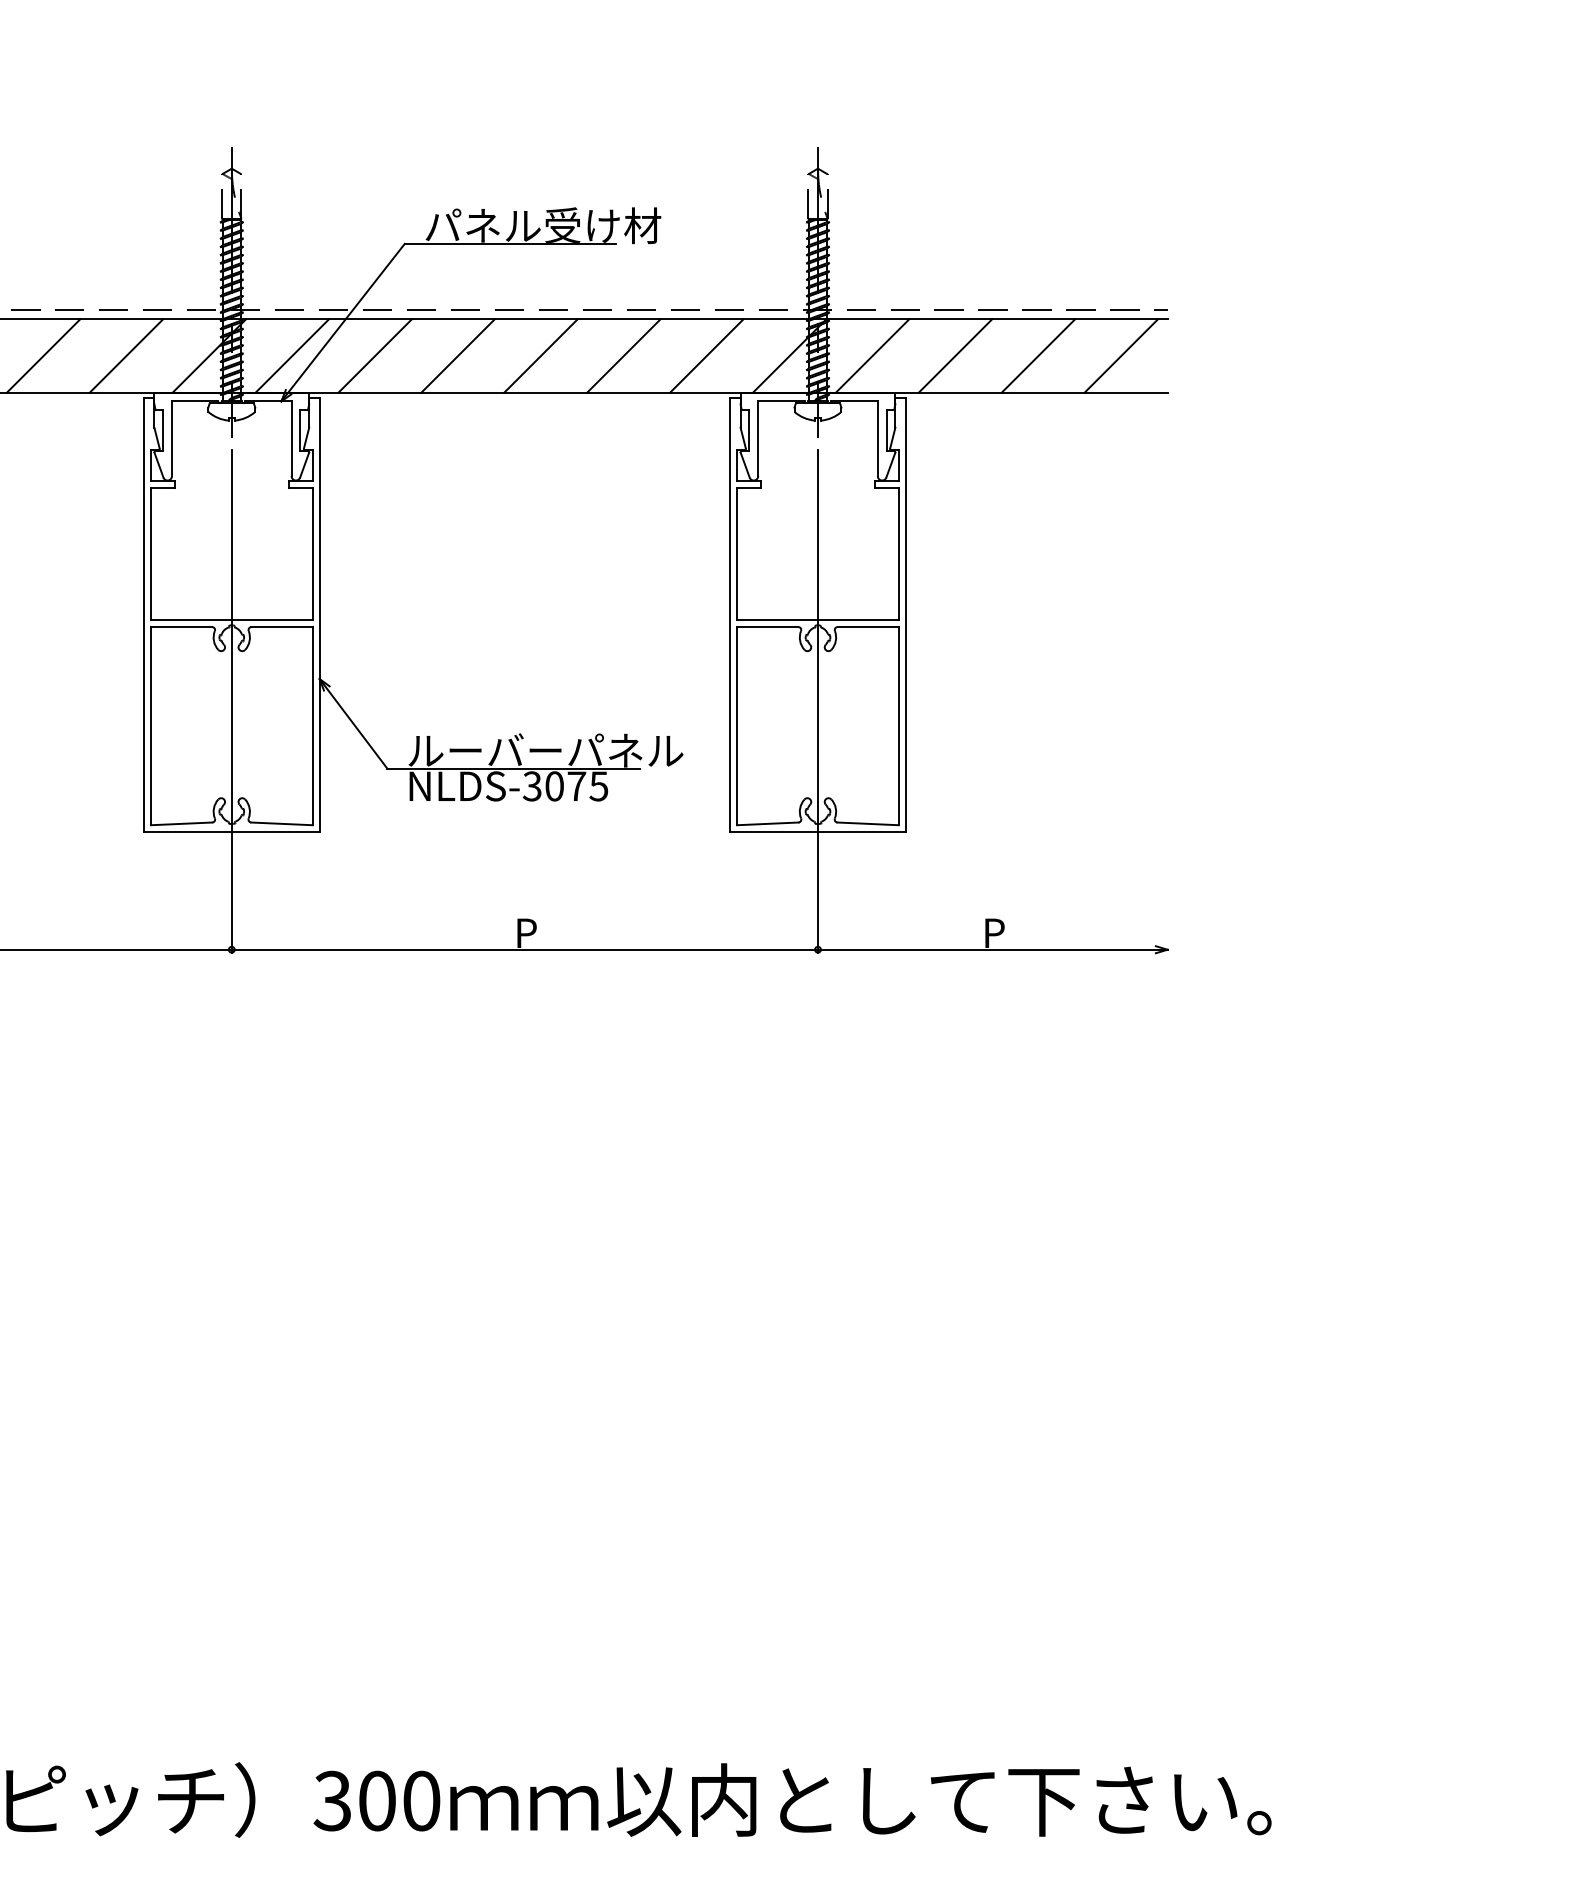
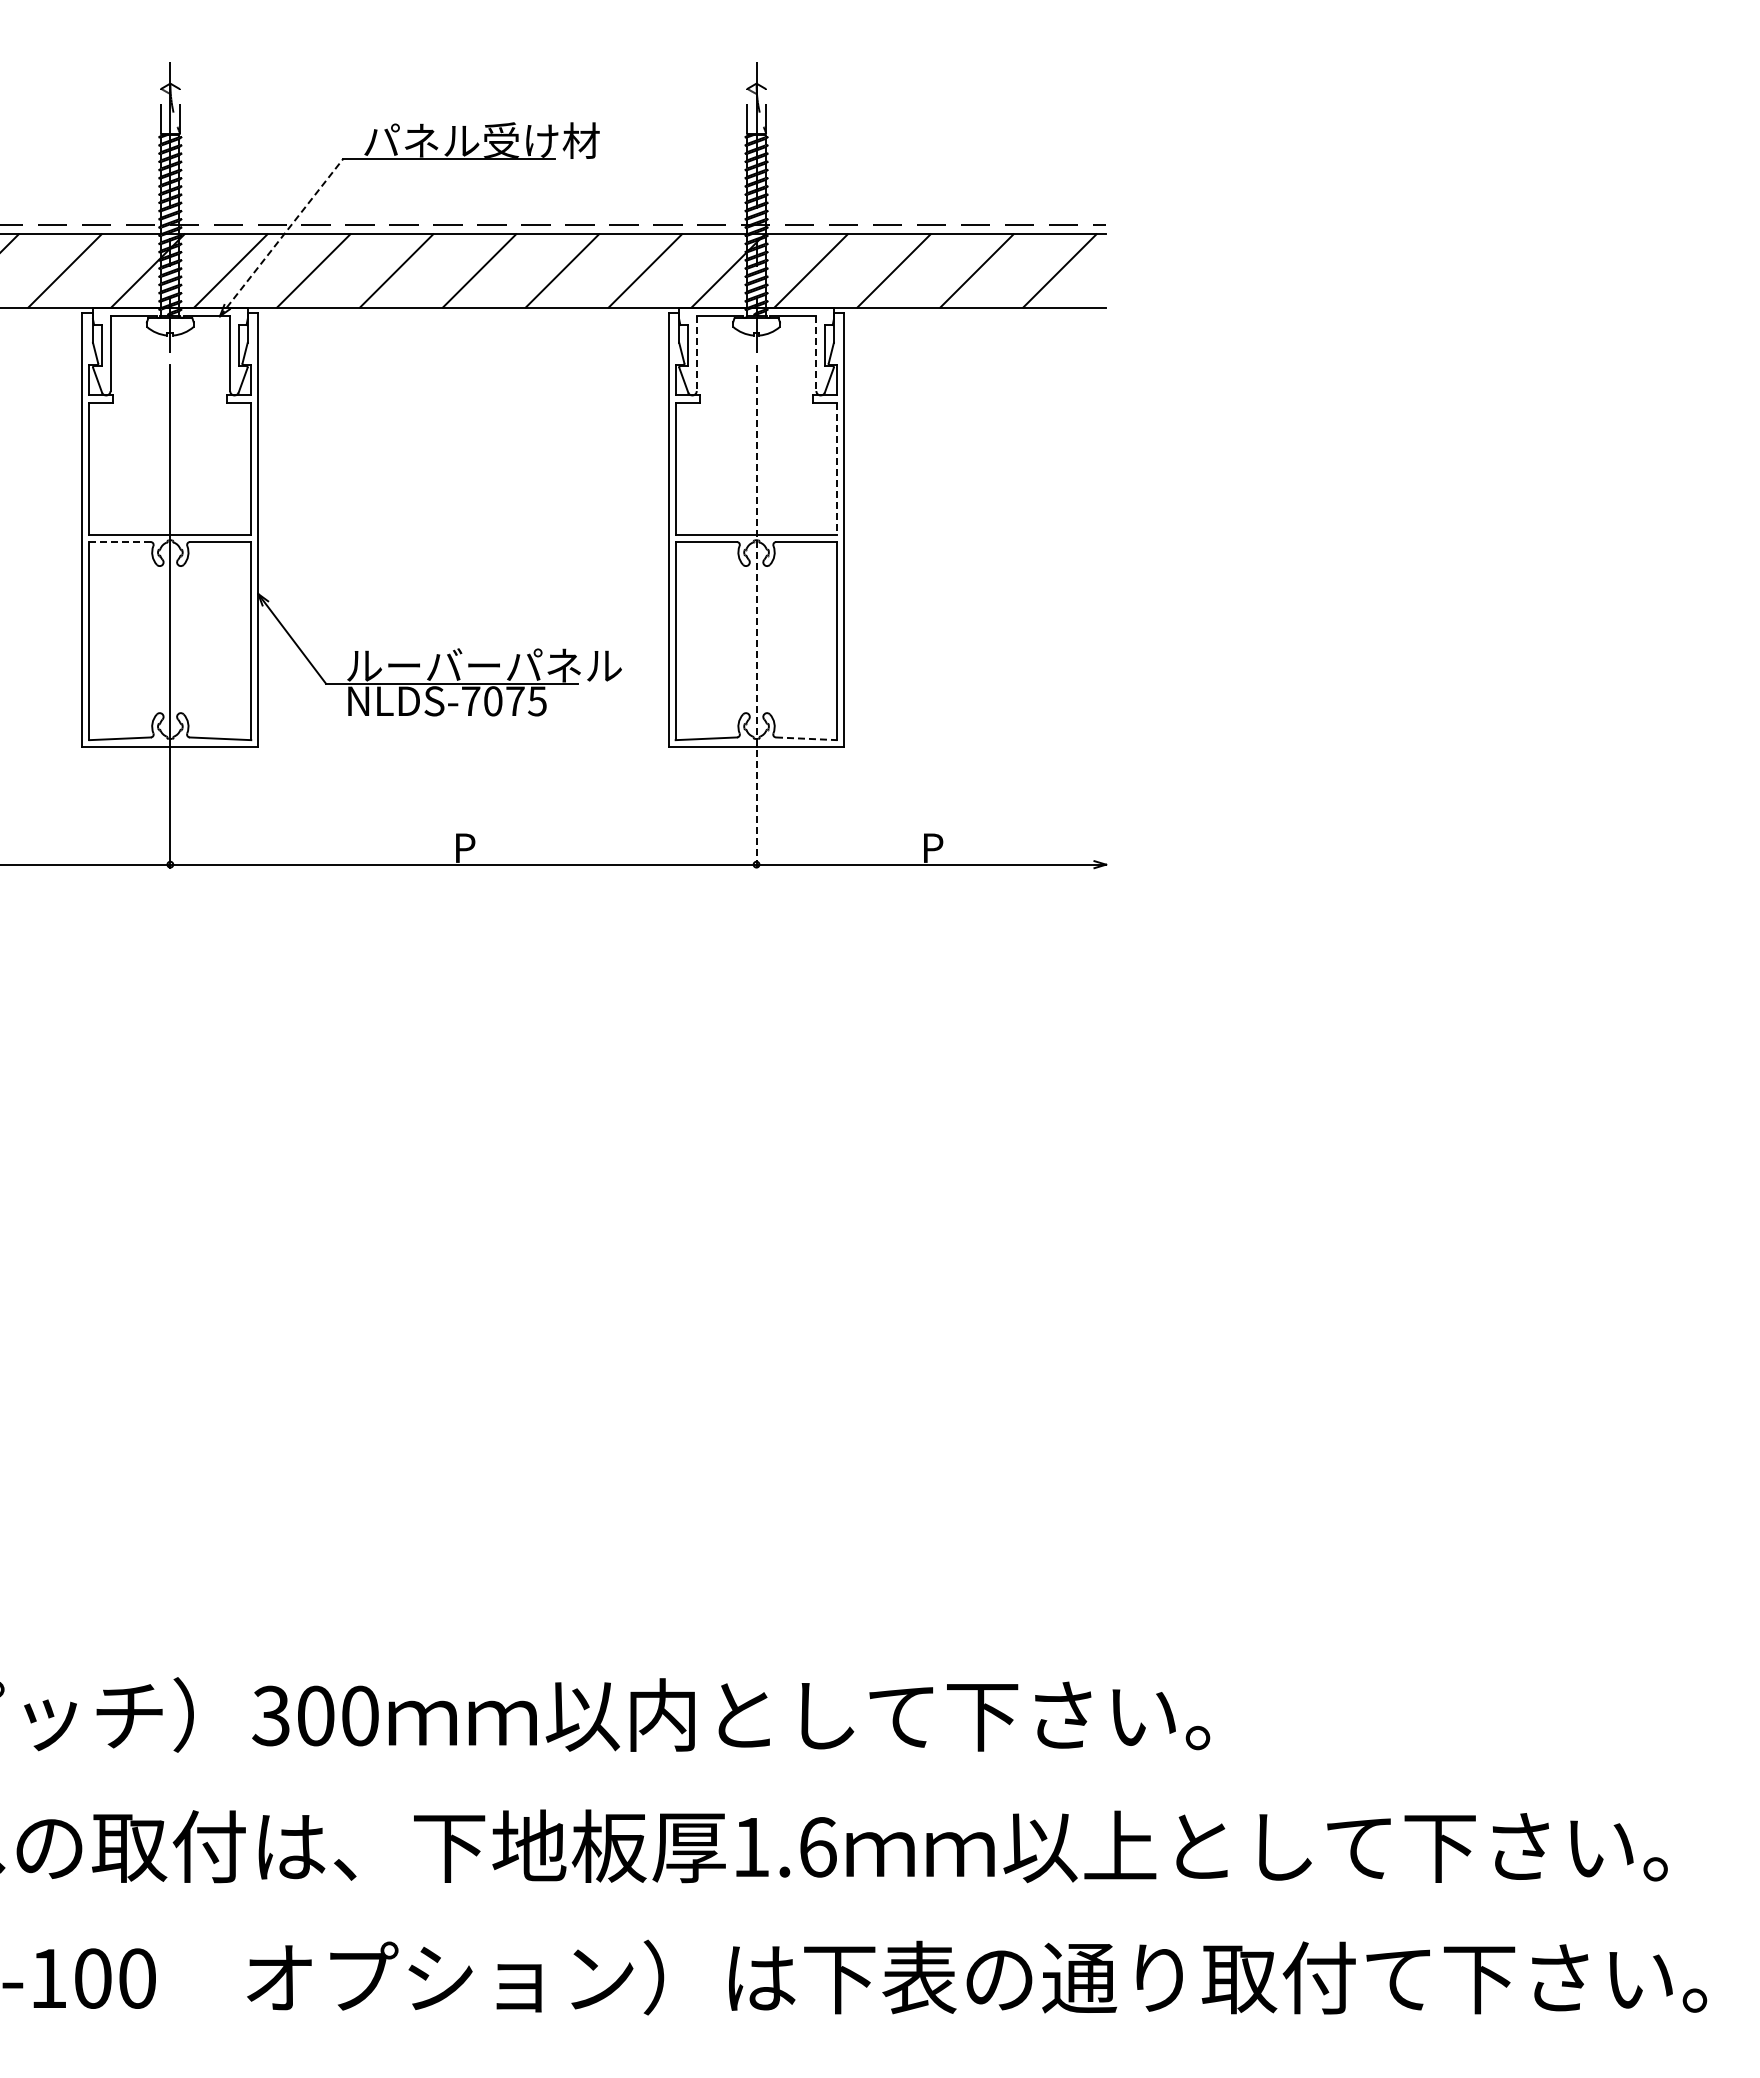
line: (342, 322) -> (281, 237), solid -> dashed
line: (757, 439) -> (696, 354), solid -> dashed
line: (877, 439) -> (816, 354), solid -> dashed
line: (898, 554) -> (837, 469), solid -> dashed
line: (181, 627) -> (120, 542), solid -> dashed
line: (817, 701) -> (756, 616), solid -> dashed
text: (531, 786) -> (470, 701), NLDS-3075 -> NLDS-7075
line: (867, 823) -> (806, 738), solid -> dashed

